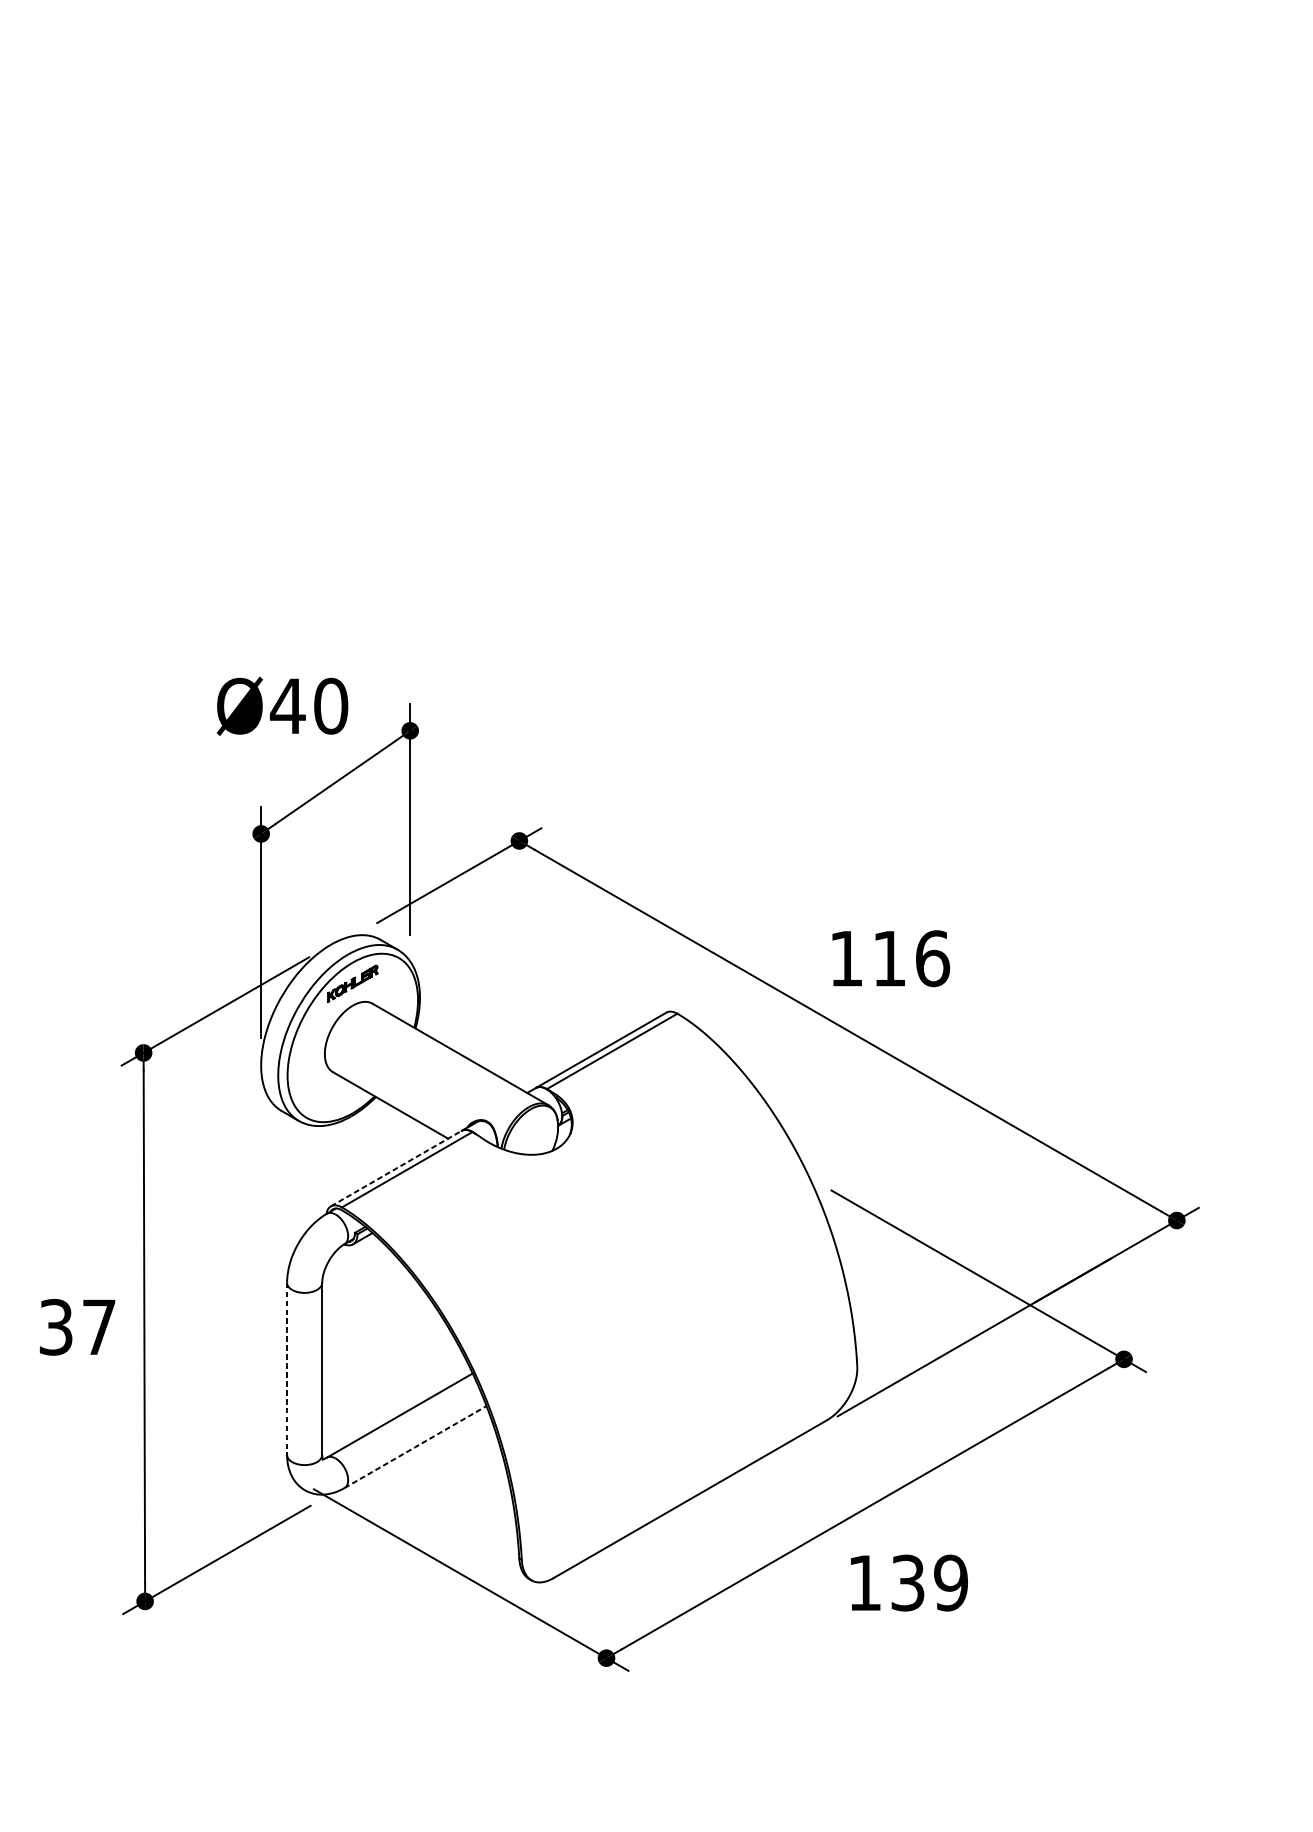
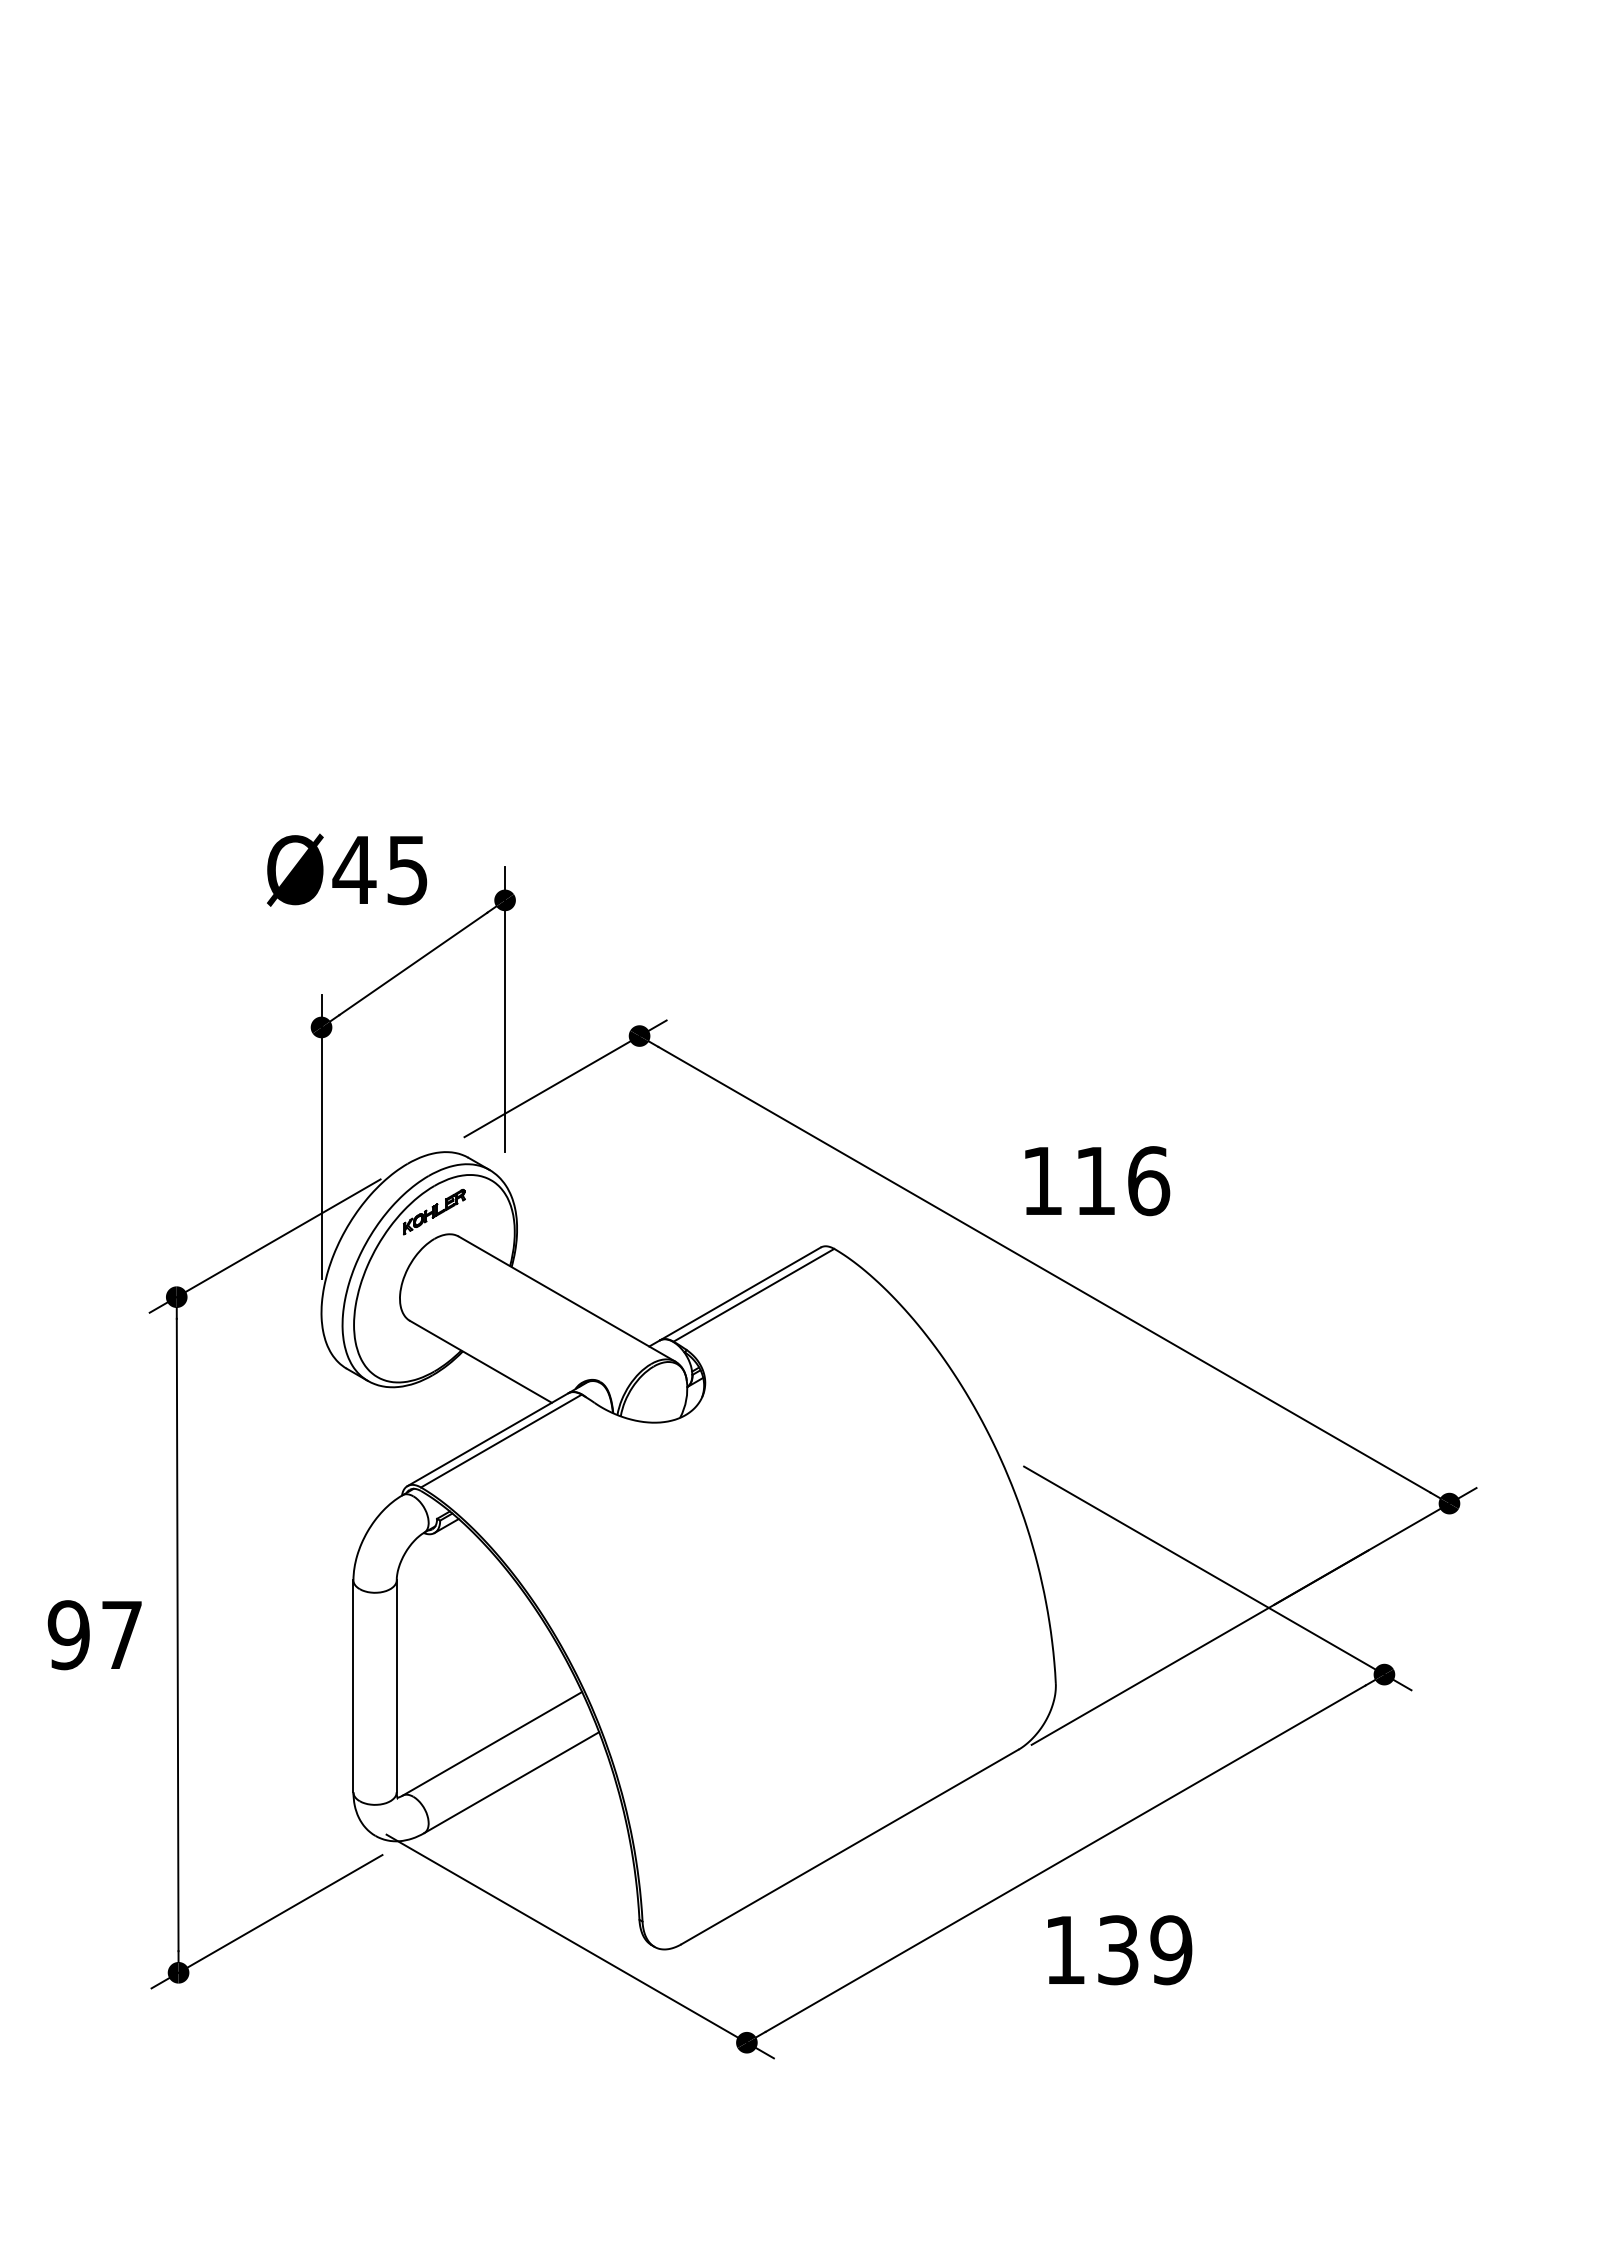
text: (330, 706) -> (407, 870), Ø40 -> Ø45
line: (395, 1168) -> (487, 1439), dashed -> solid
text: (55, 1327) -> (68, 1635), 37 -> 97
line: (287, 1368) -> (353, 1686), dashed -> solid
line: (416, 1446) -> (512, 1782), dashed -> solid

